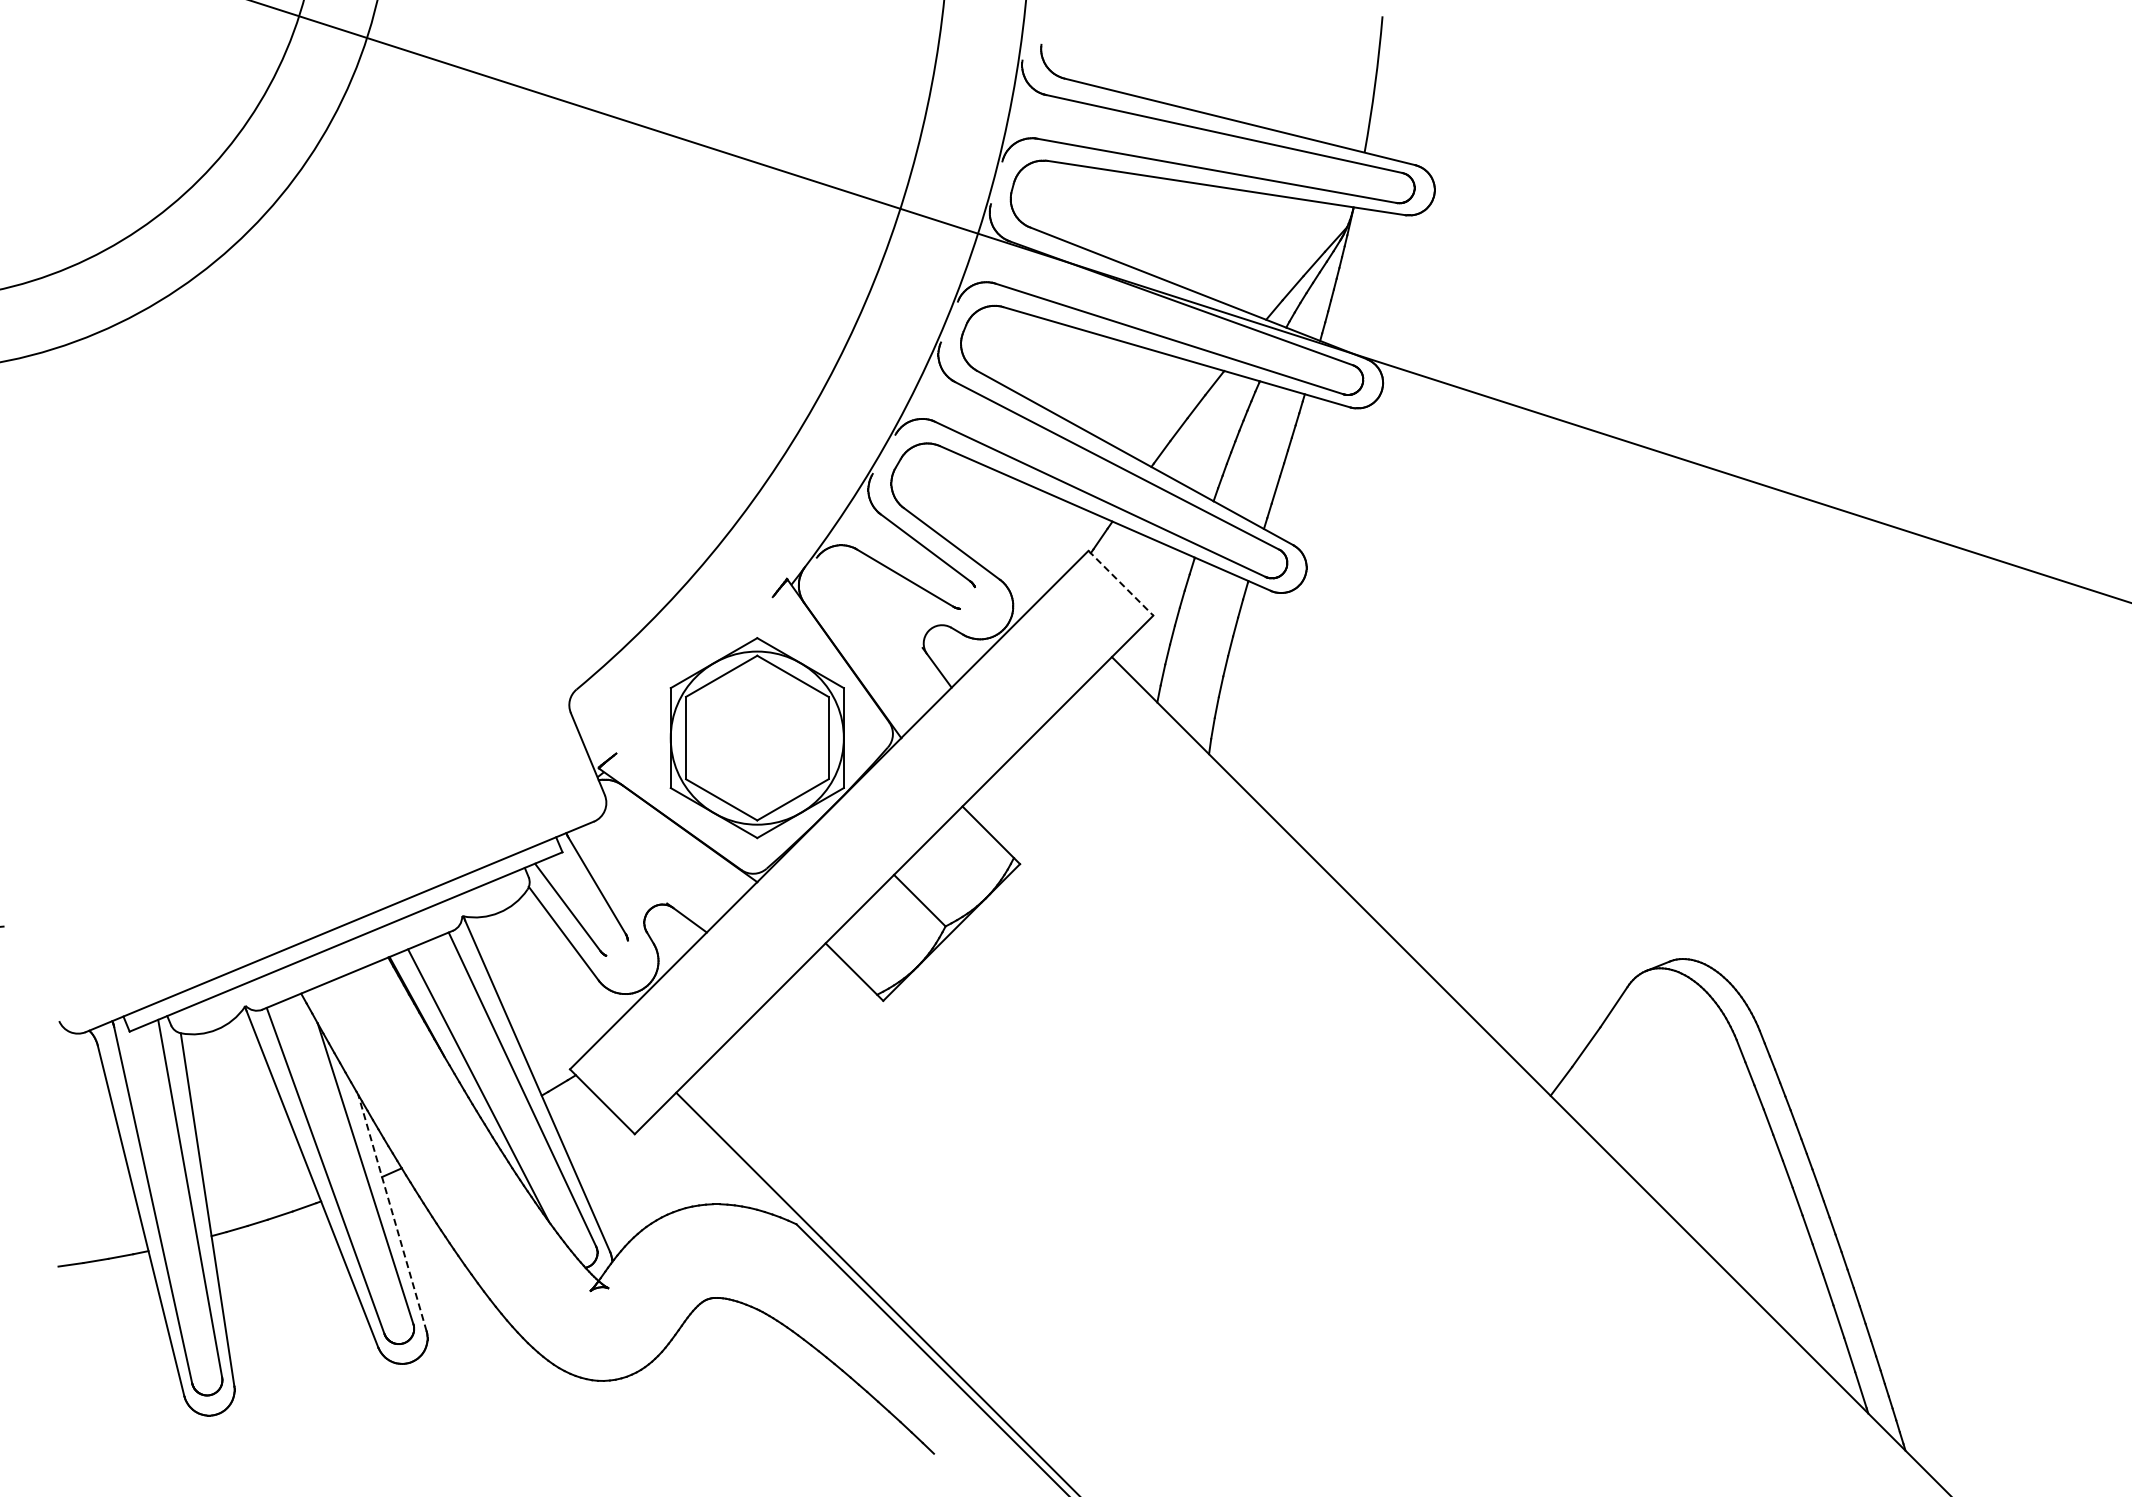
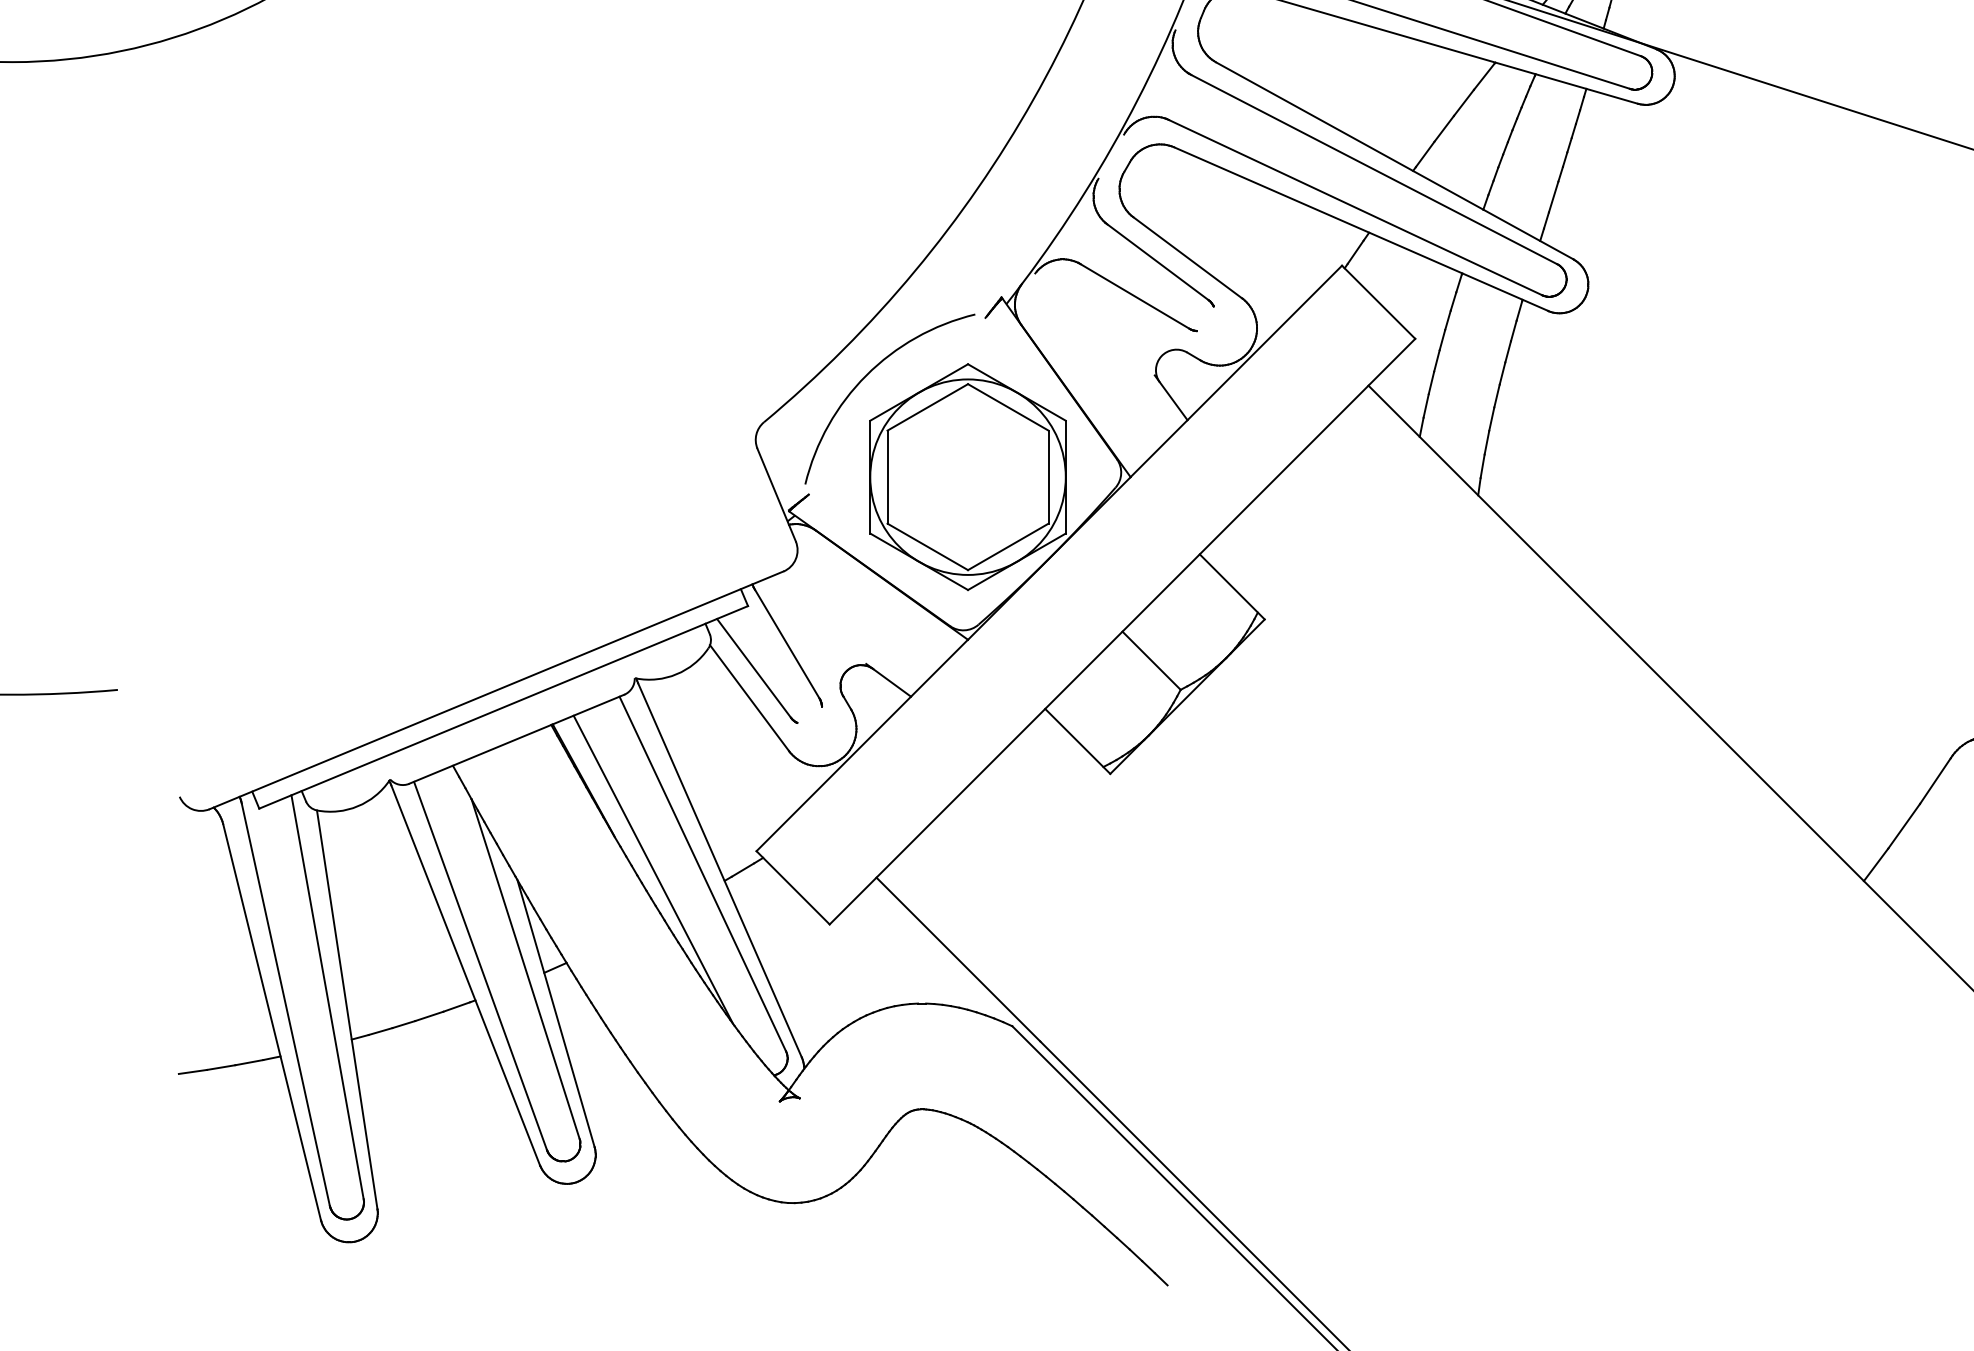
line: (1120, 583) -> (1378, 302), dashed -> solid
arc: (668, 648) -> (867, 375), added
line: (392, 1212) -> (556, 1012), dashed -> solid

